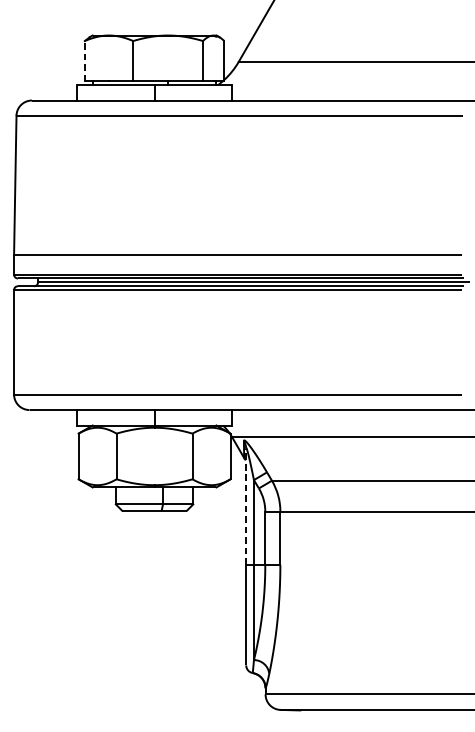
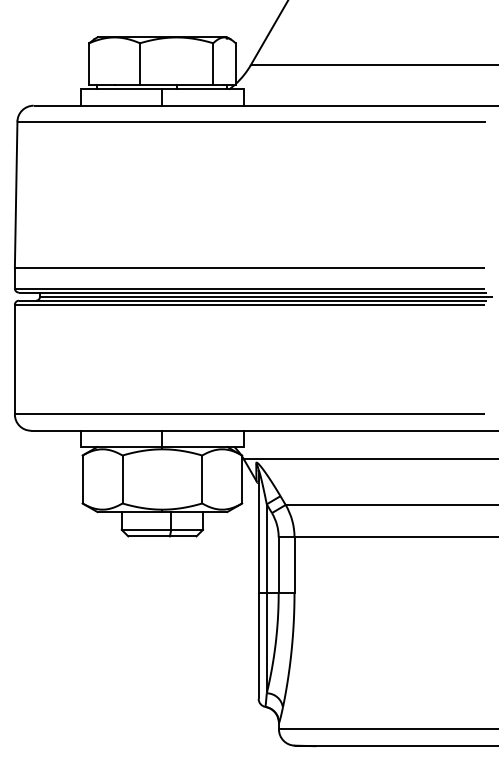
line: (85, 60) -> (89, 63), dashed -> solid
line: (246, 506) -> (258, 532), dashed -> solid

